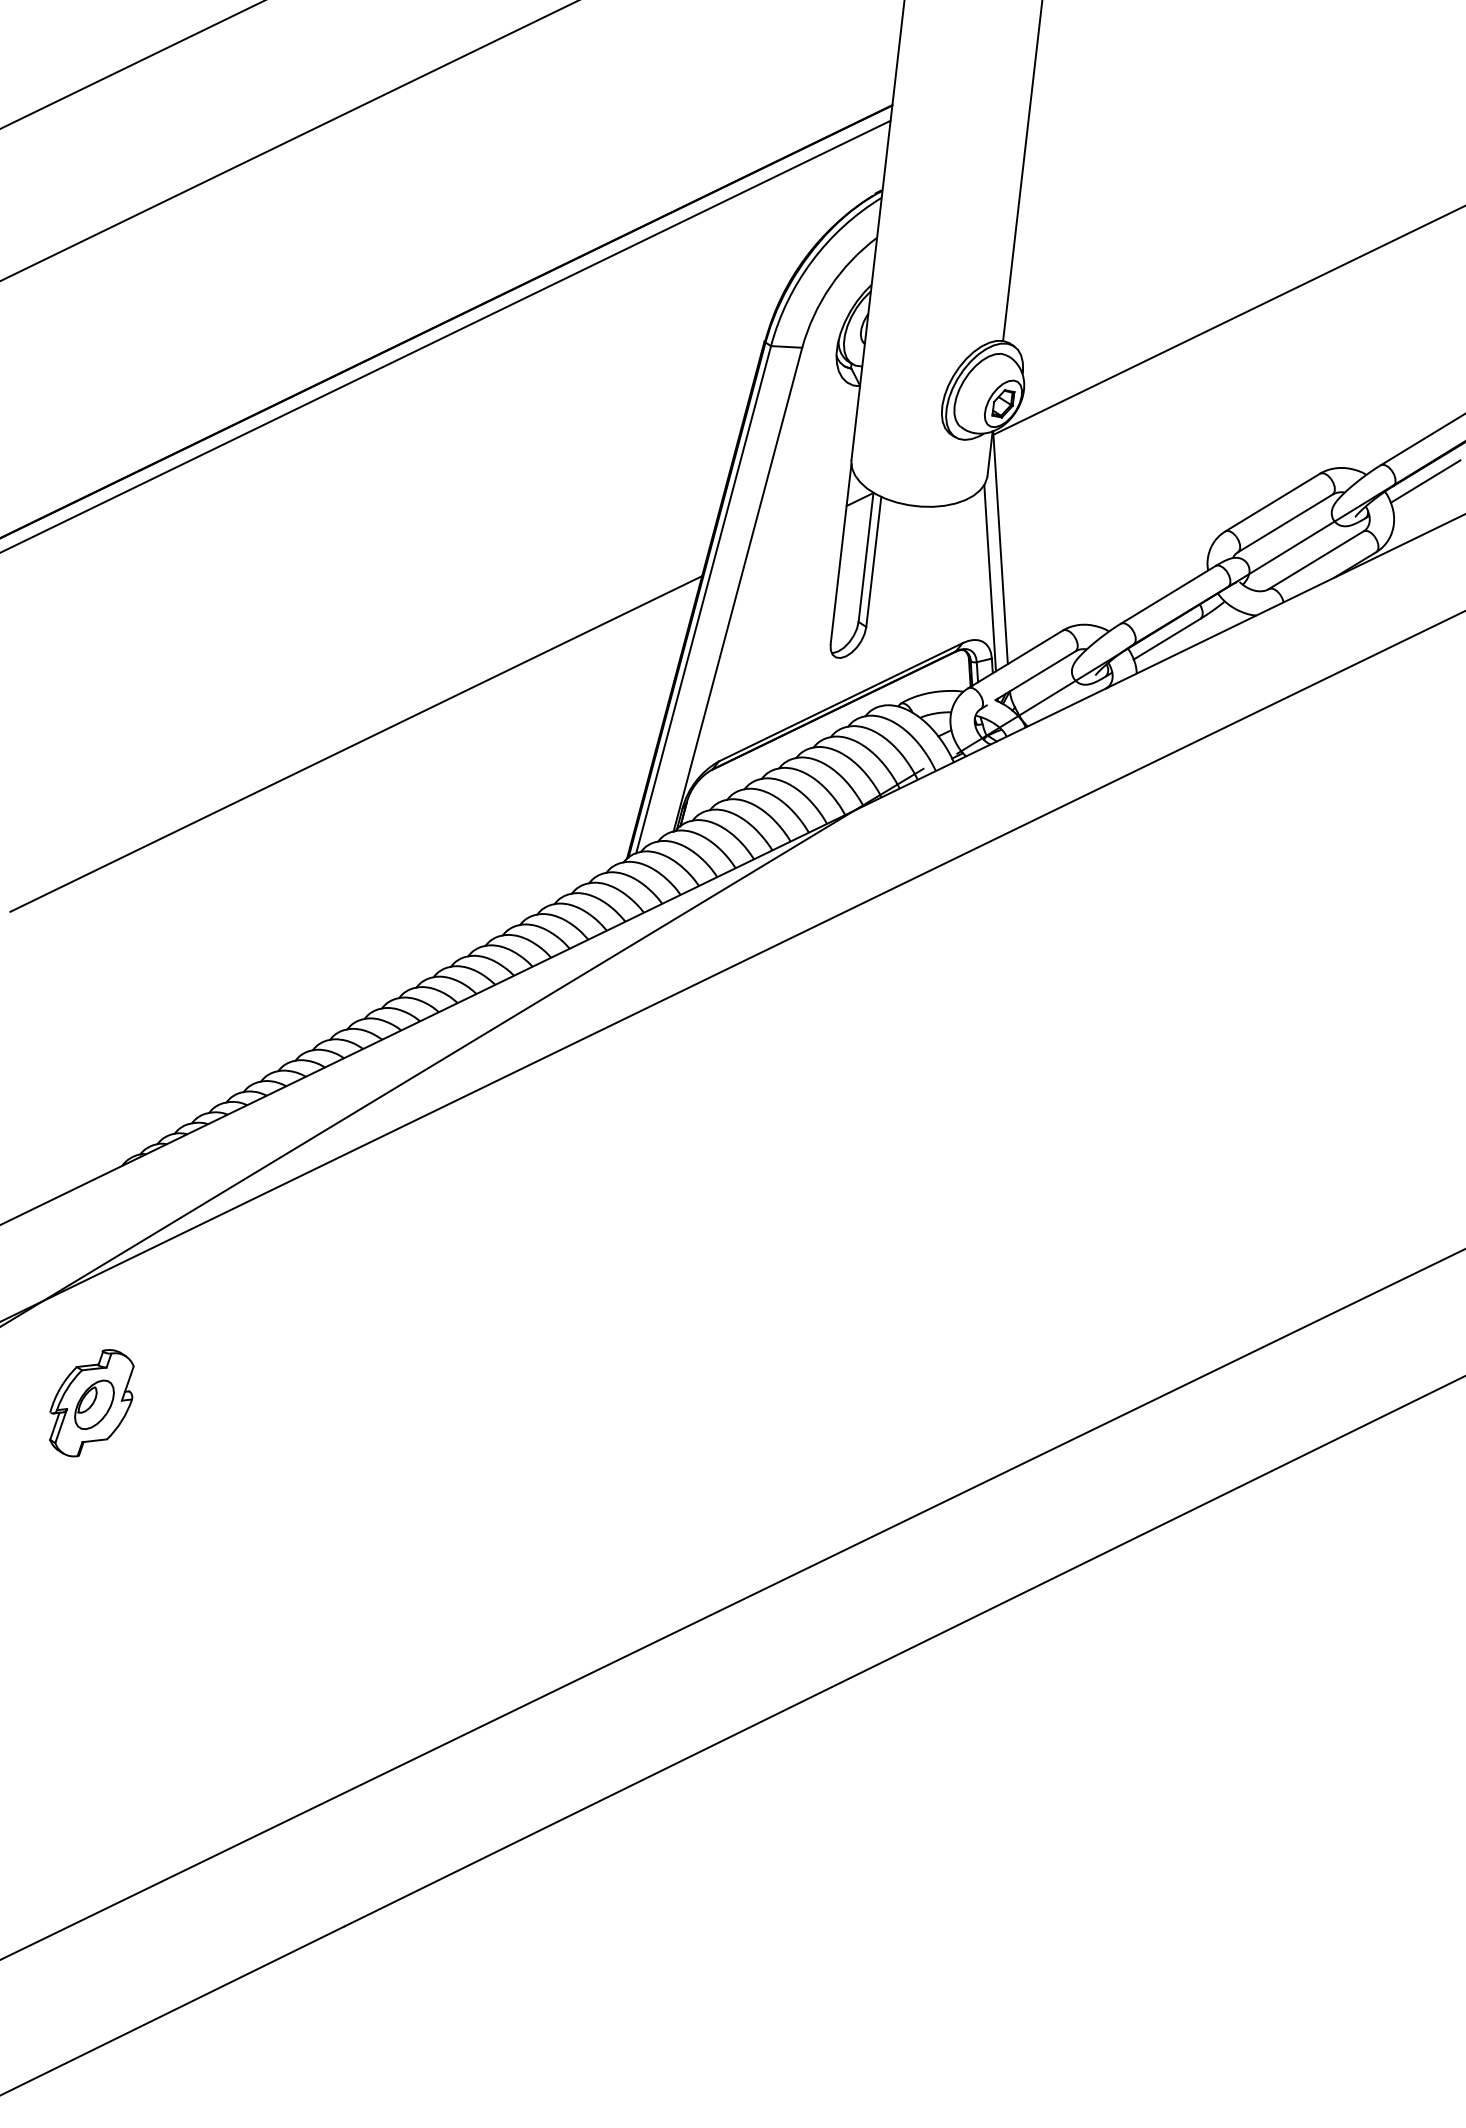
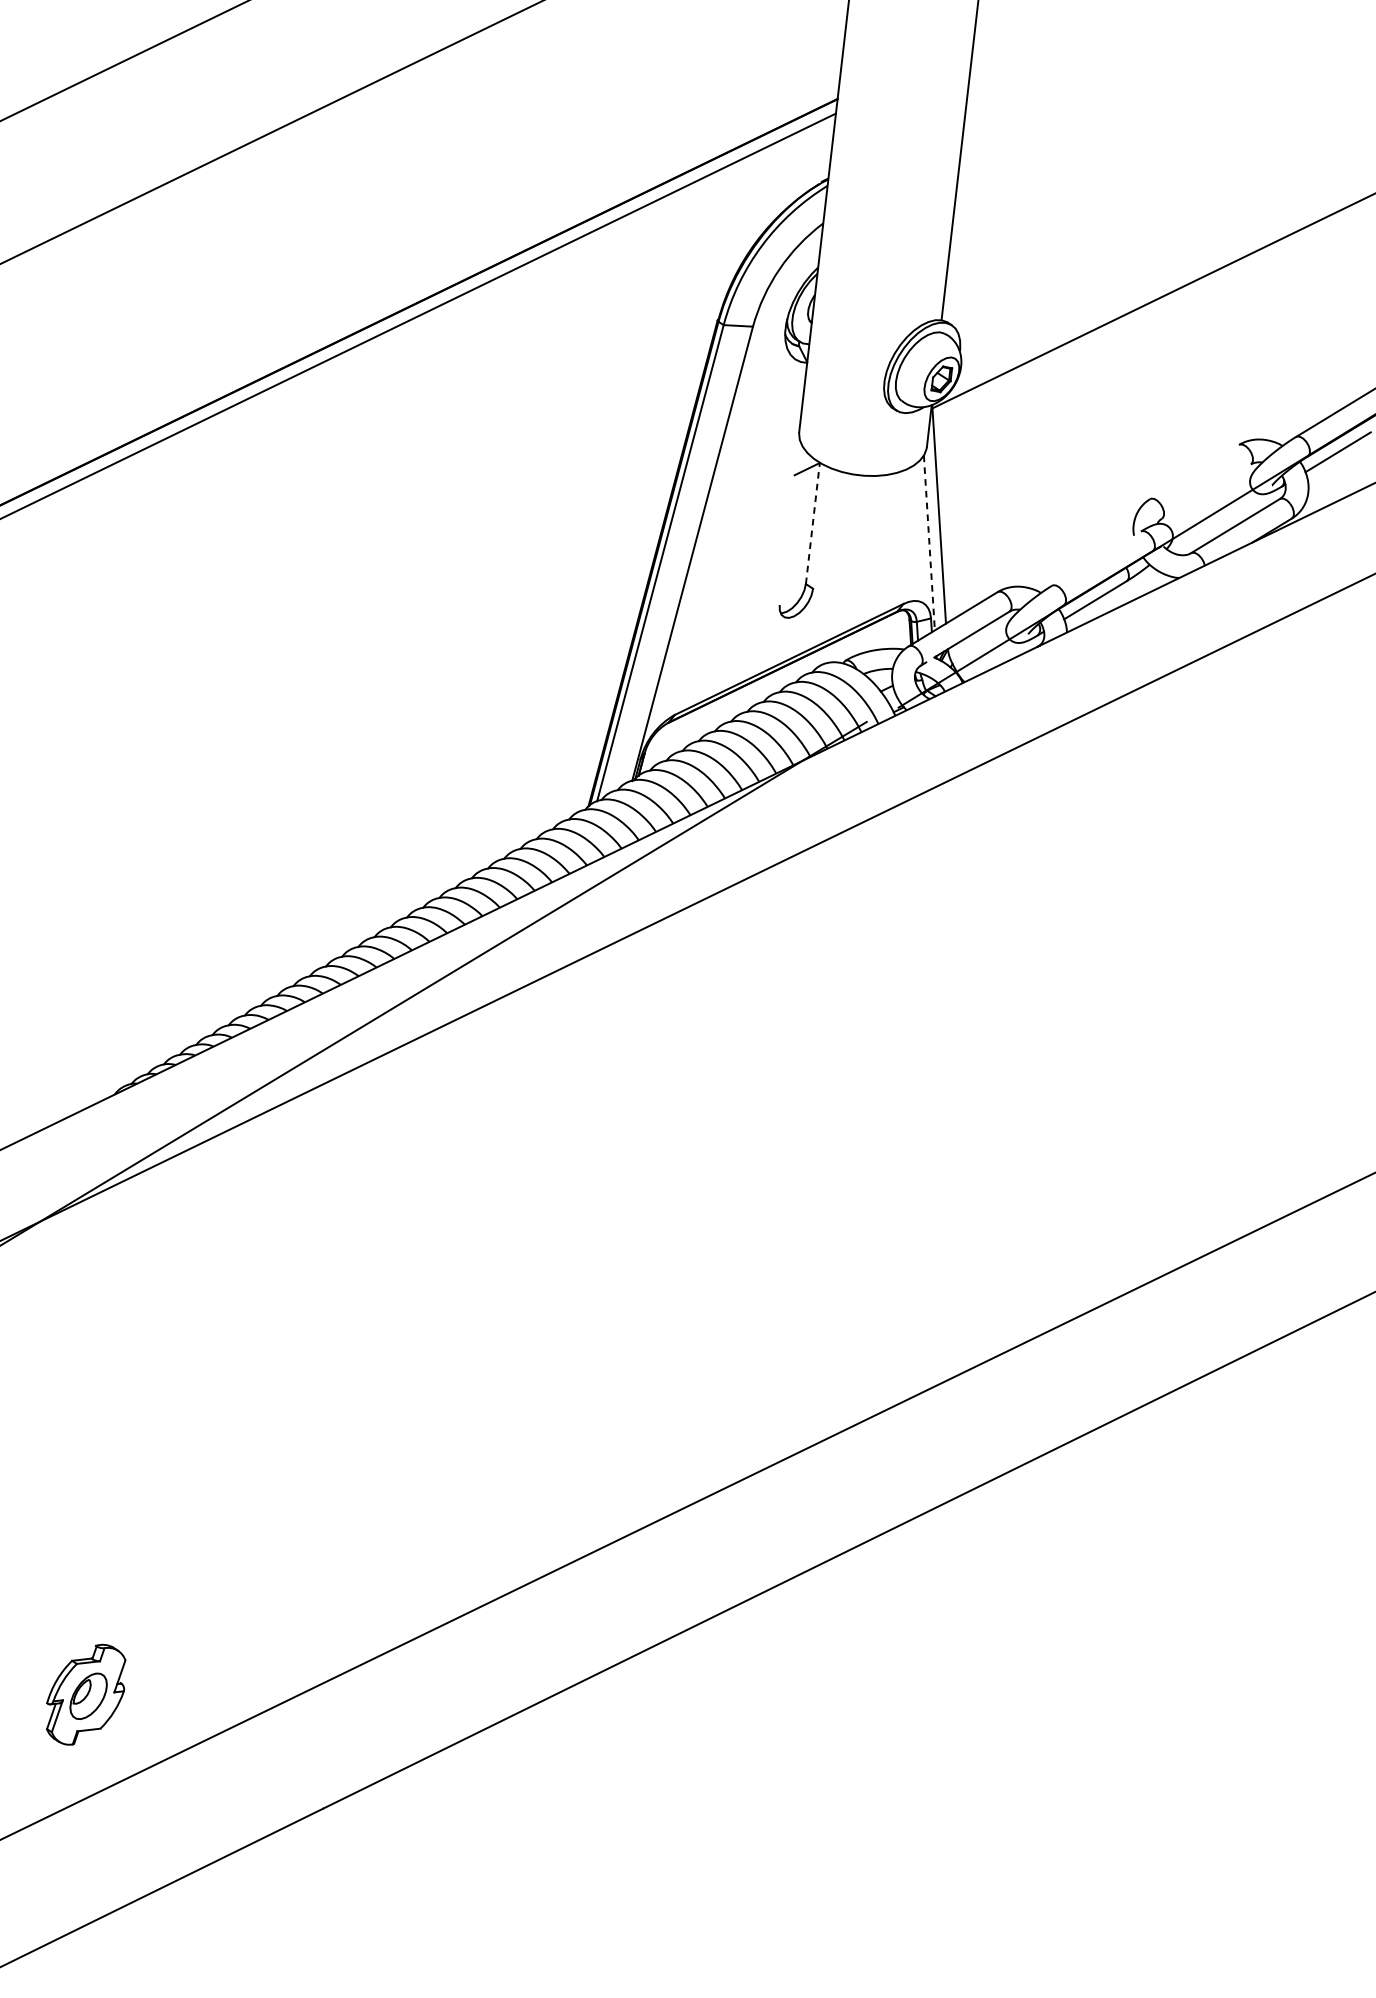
line: (1272, 502) -> (1194, 471), removed
line: (1285, 523) -> (1206, 491), removed
line: (840, 554) -> (788, 520), removed
line: (866, 557) -> (813, 523), solid -> dashed
line: (873, 561) -> (819, 527), removed
line: (990, 578) -> (929, 543), solid -> dashed
line: (1167, 594) -> (1095, 558), removed
line: (356, 743) -> (334, 698), removed
part: (91, 1403) -> (85, 1695), moved

